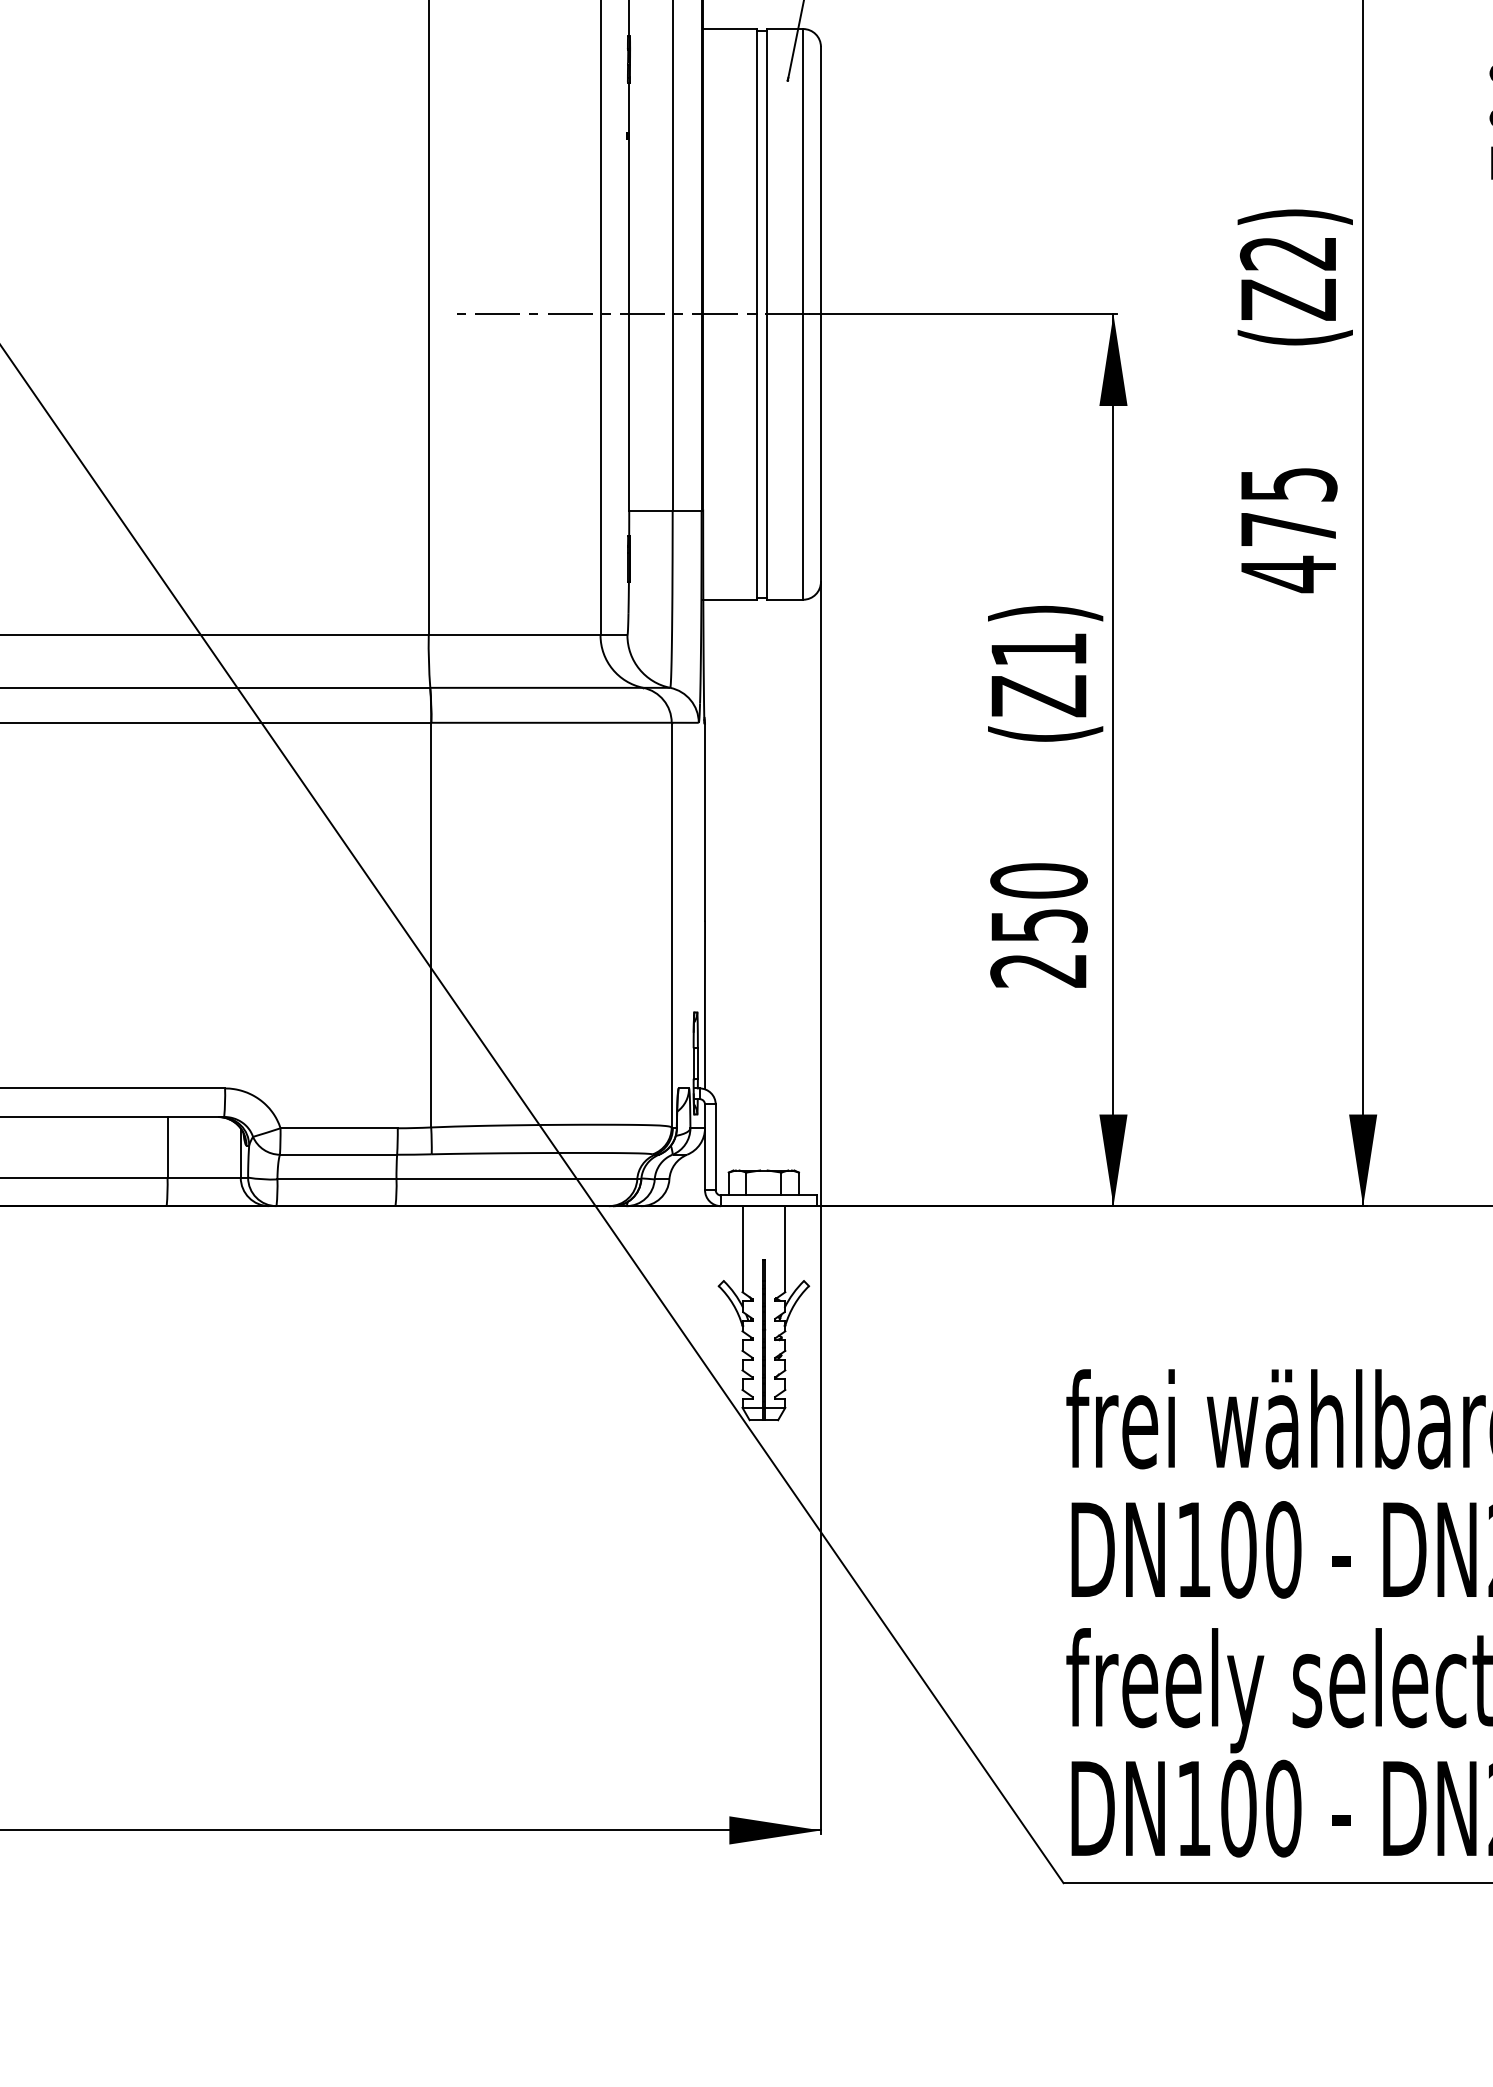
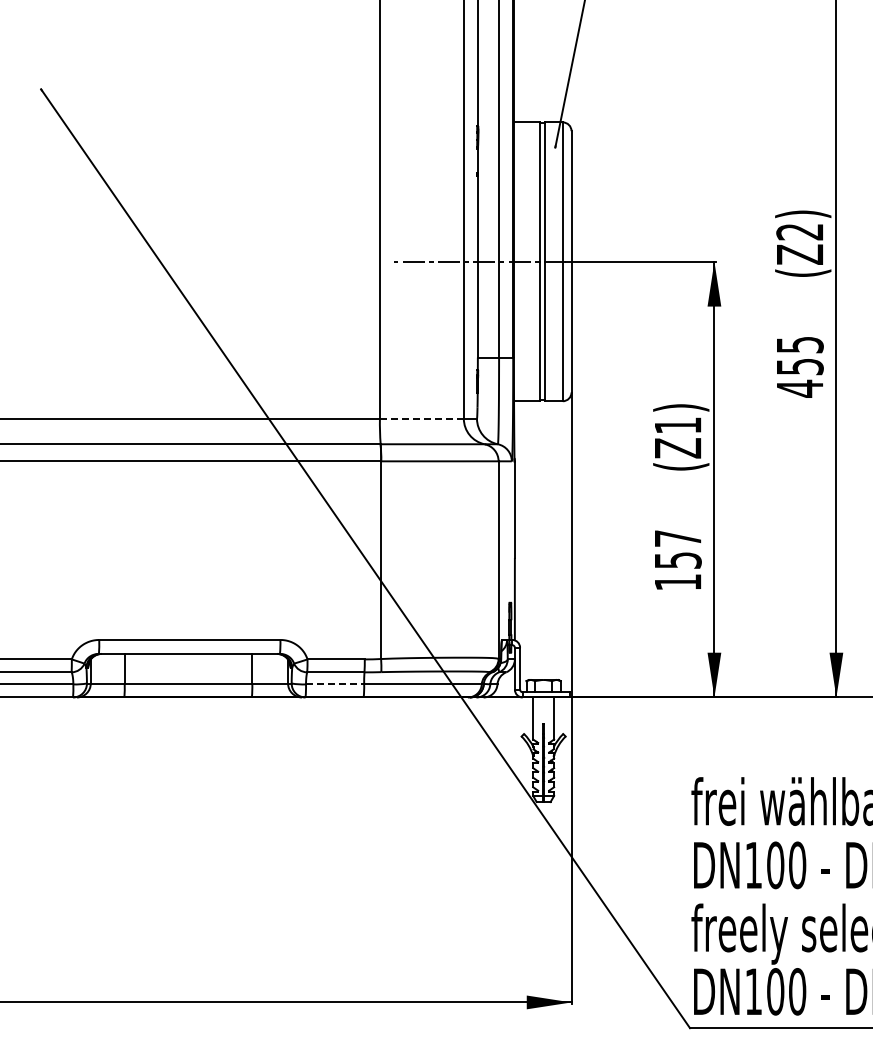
text: (1289, 528) -> (800, 366), 475 -> 455
line: (513, 635) -> (421, 418), solid -> dashed
text: (1037, 925) -> (677, 560), 250 -> 157
line: (337, 1179) -> (335, 684), solid -> dashed

